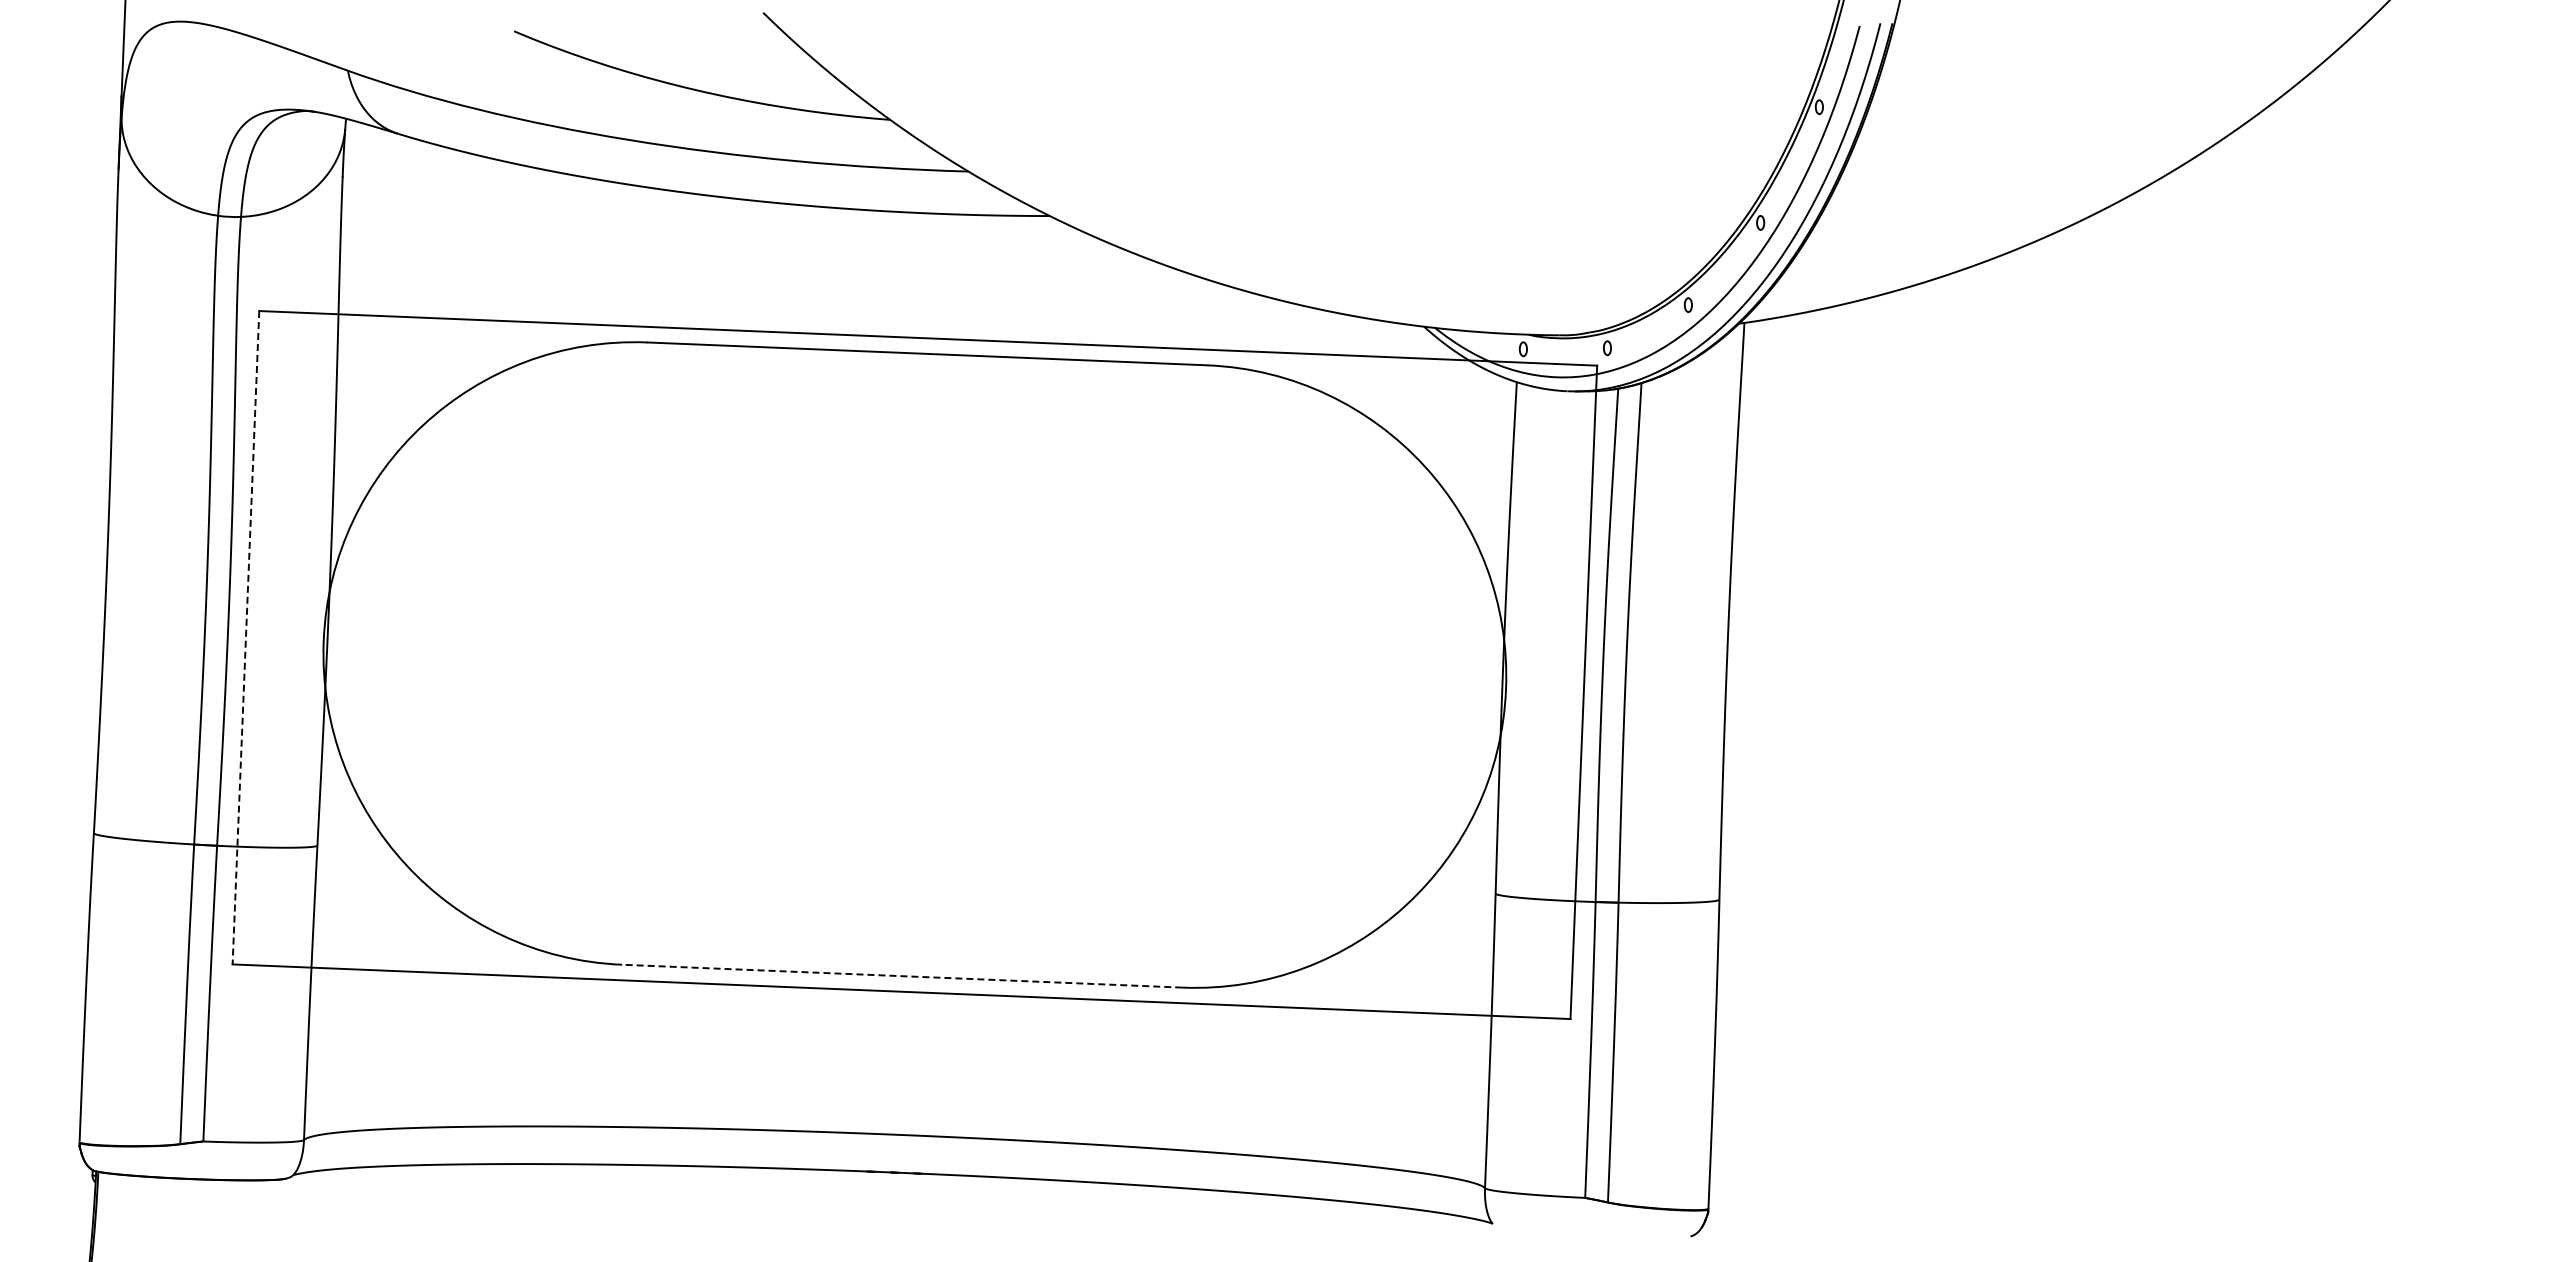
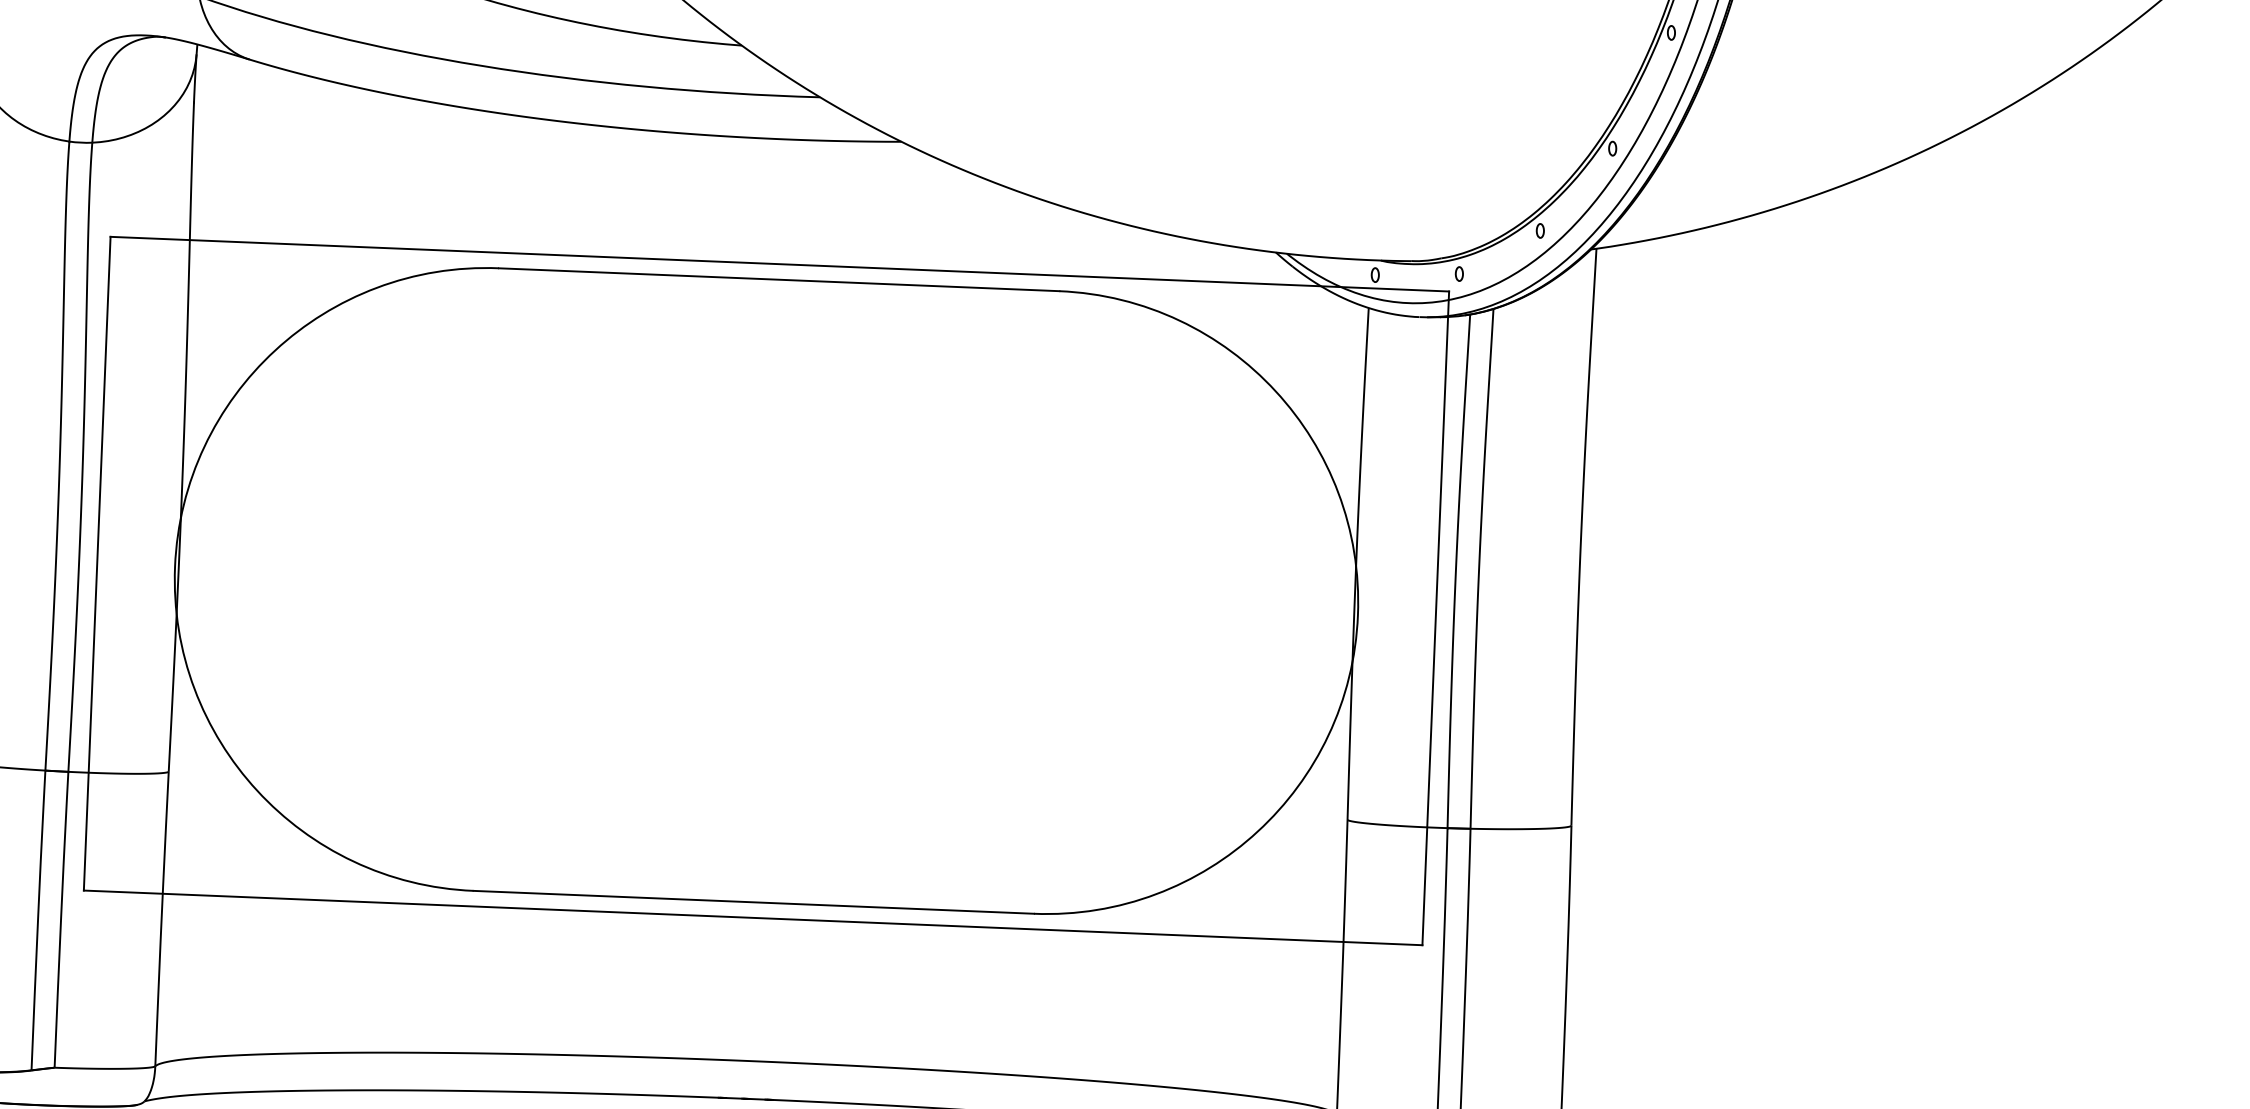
line: (245, 637) -> (96, 563), dashed -> solid
line: (901, 976) -> (753, 902), dashed -> solid

